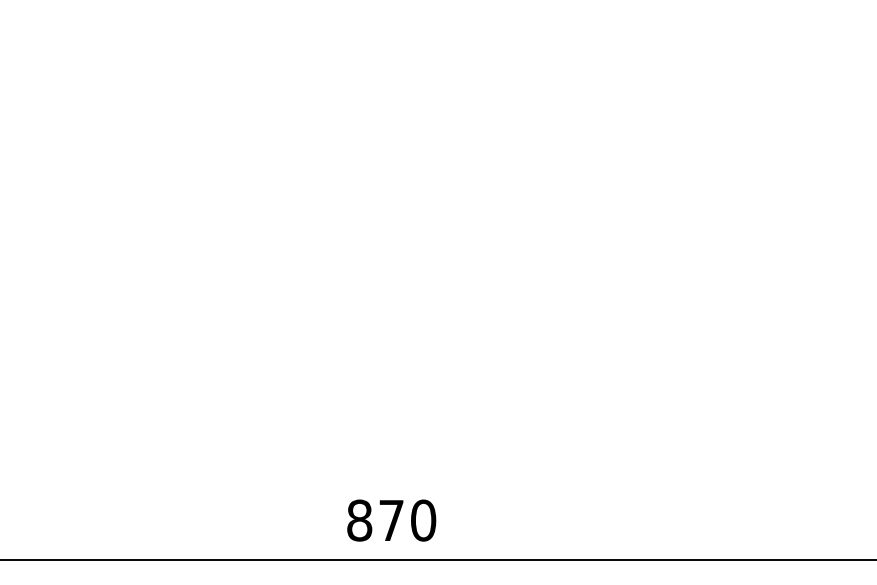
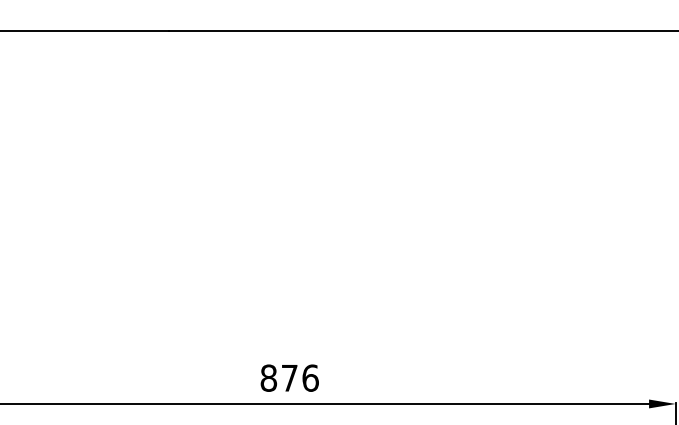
text: (423, 519) -> (310, 377), 870 -> 876

